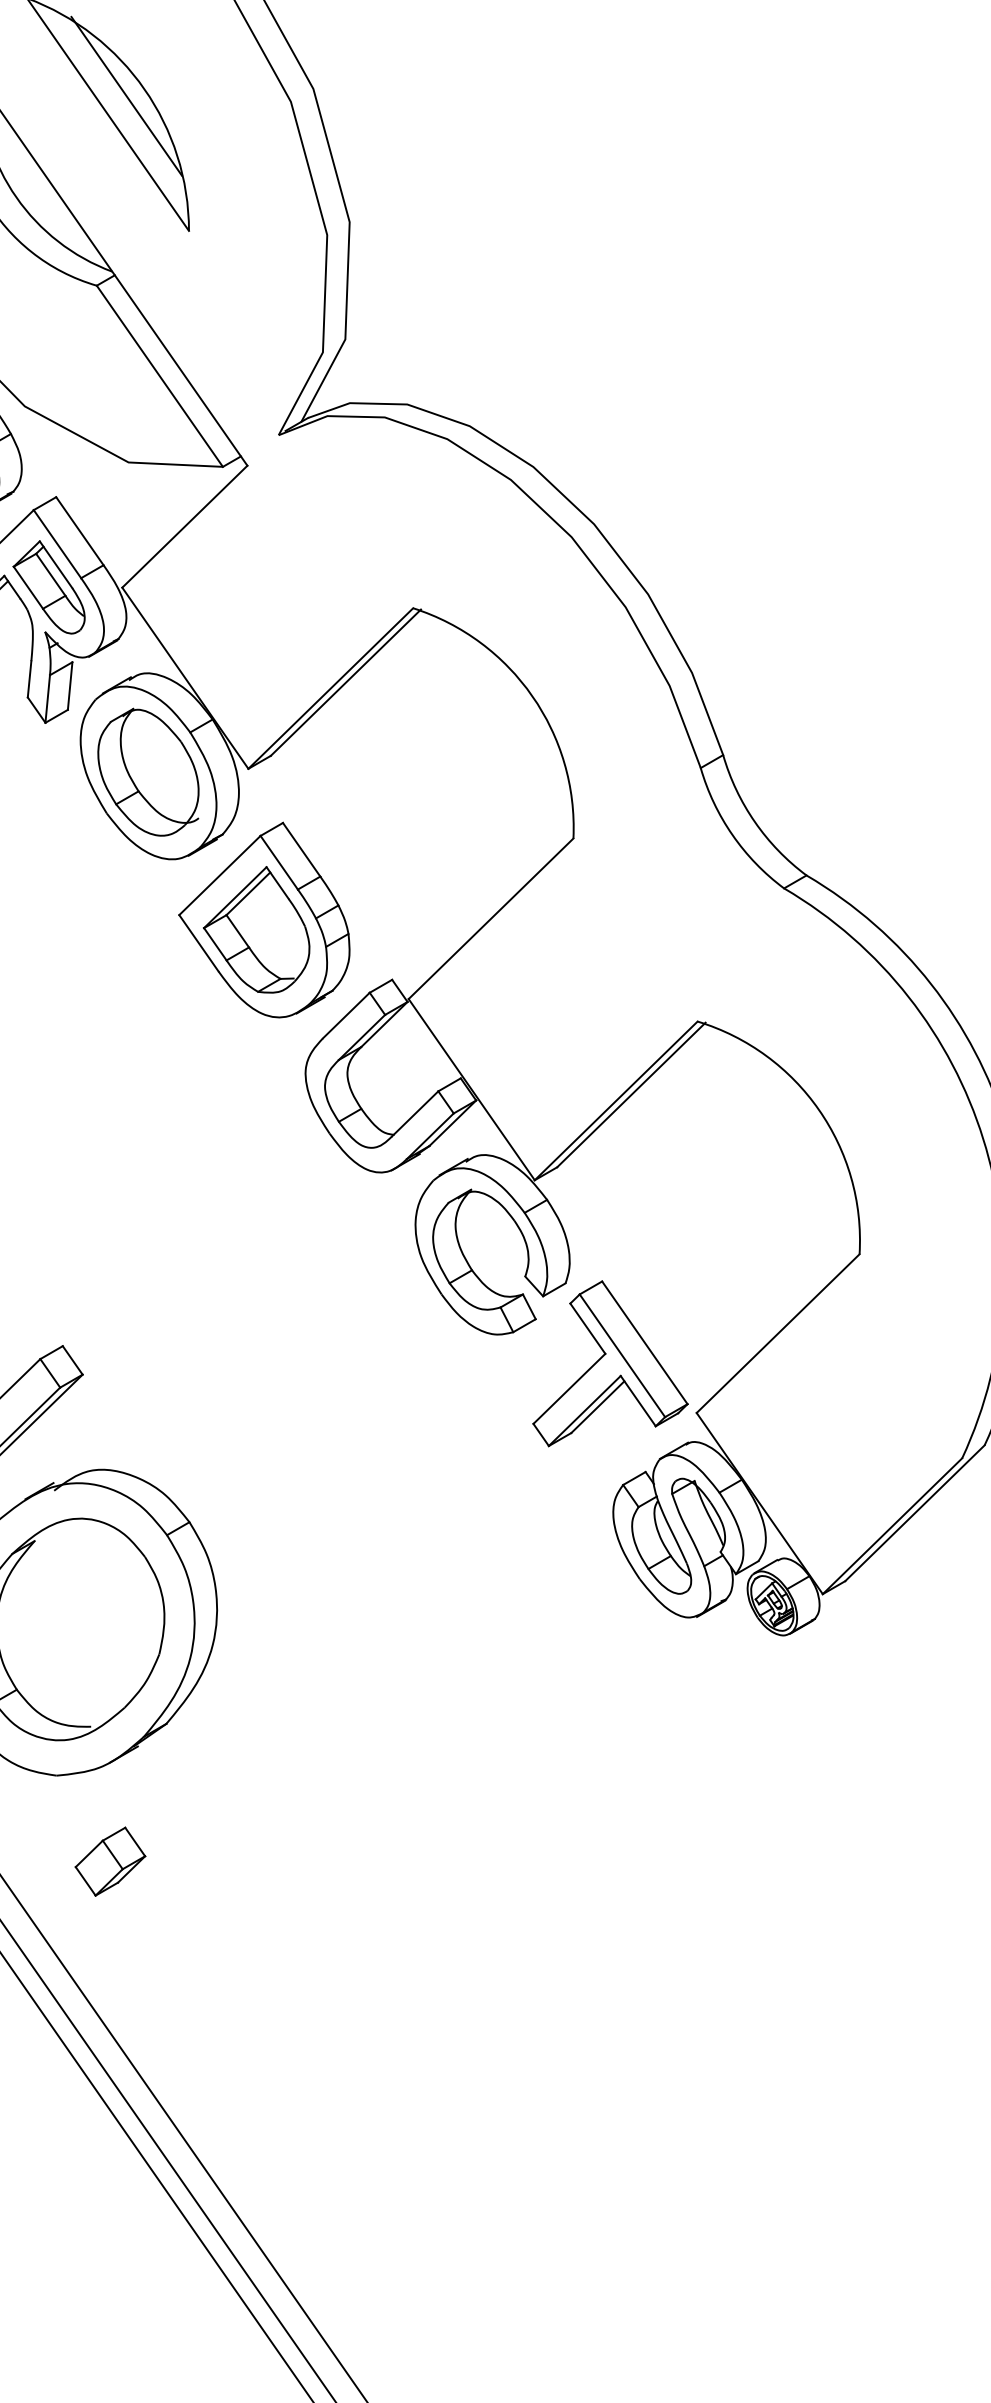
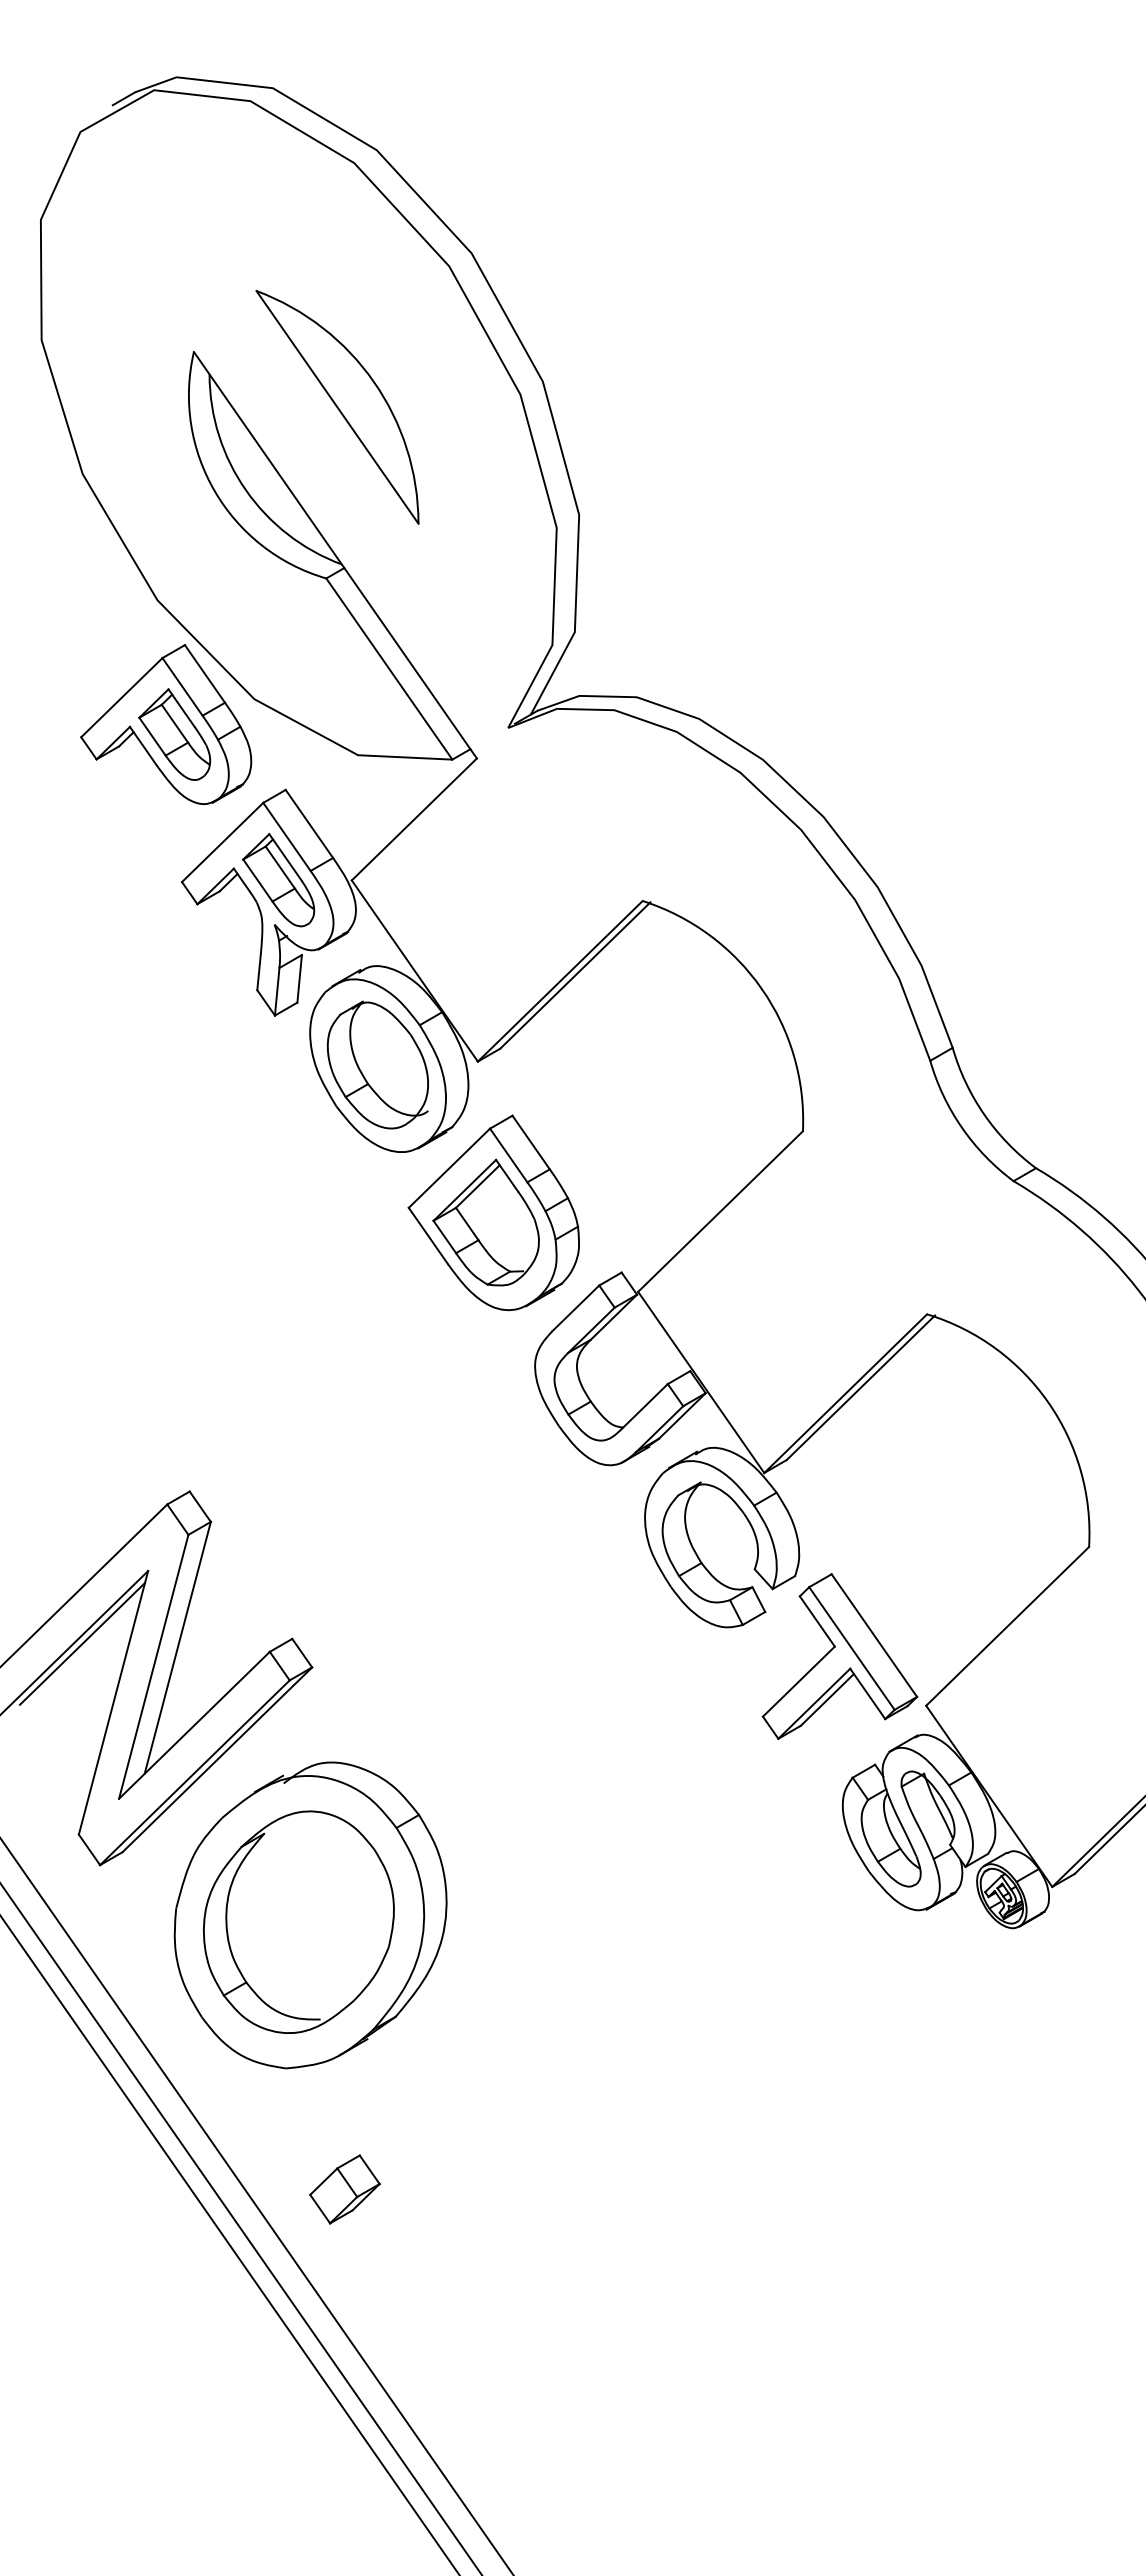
line: (126, 95) -> (355, 388), removed
part: (110, 1861) -> (344, 2189), moved

